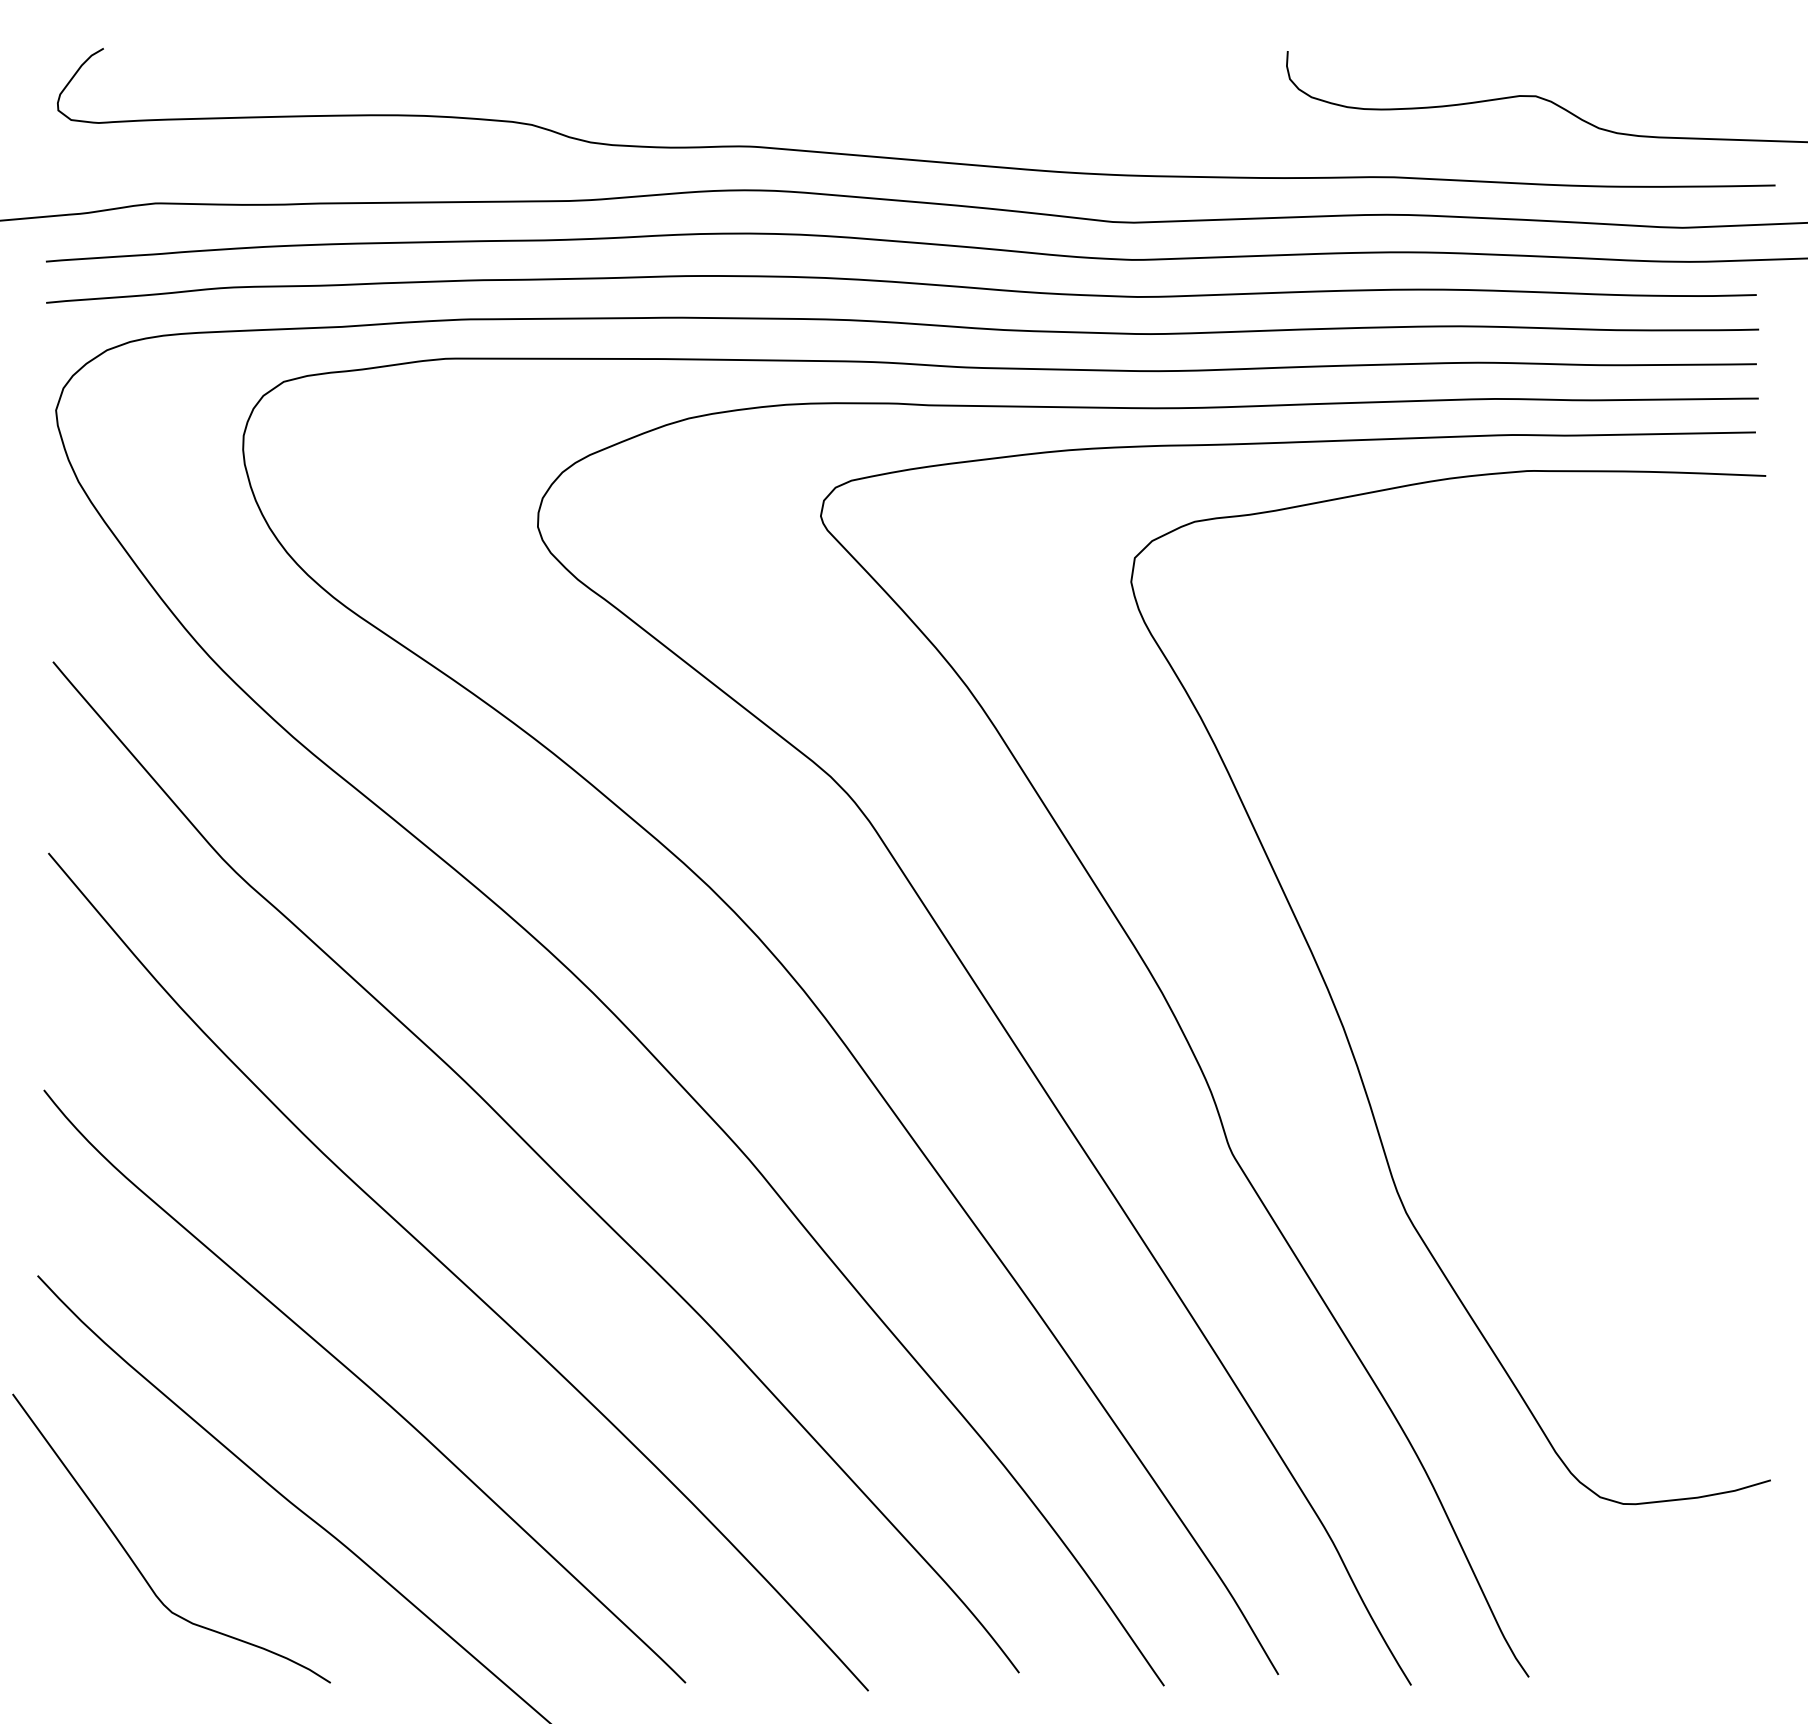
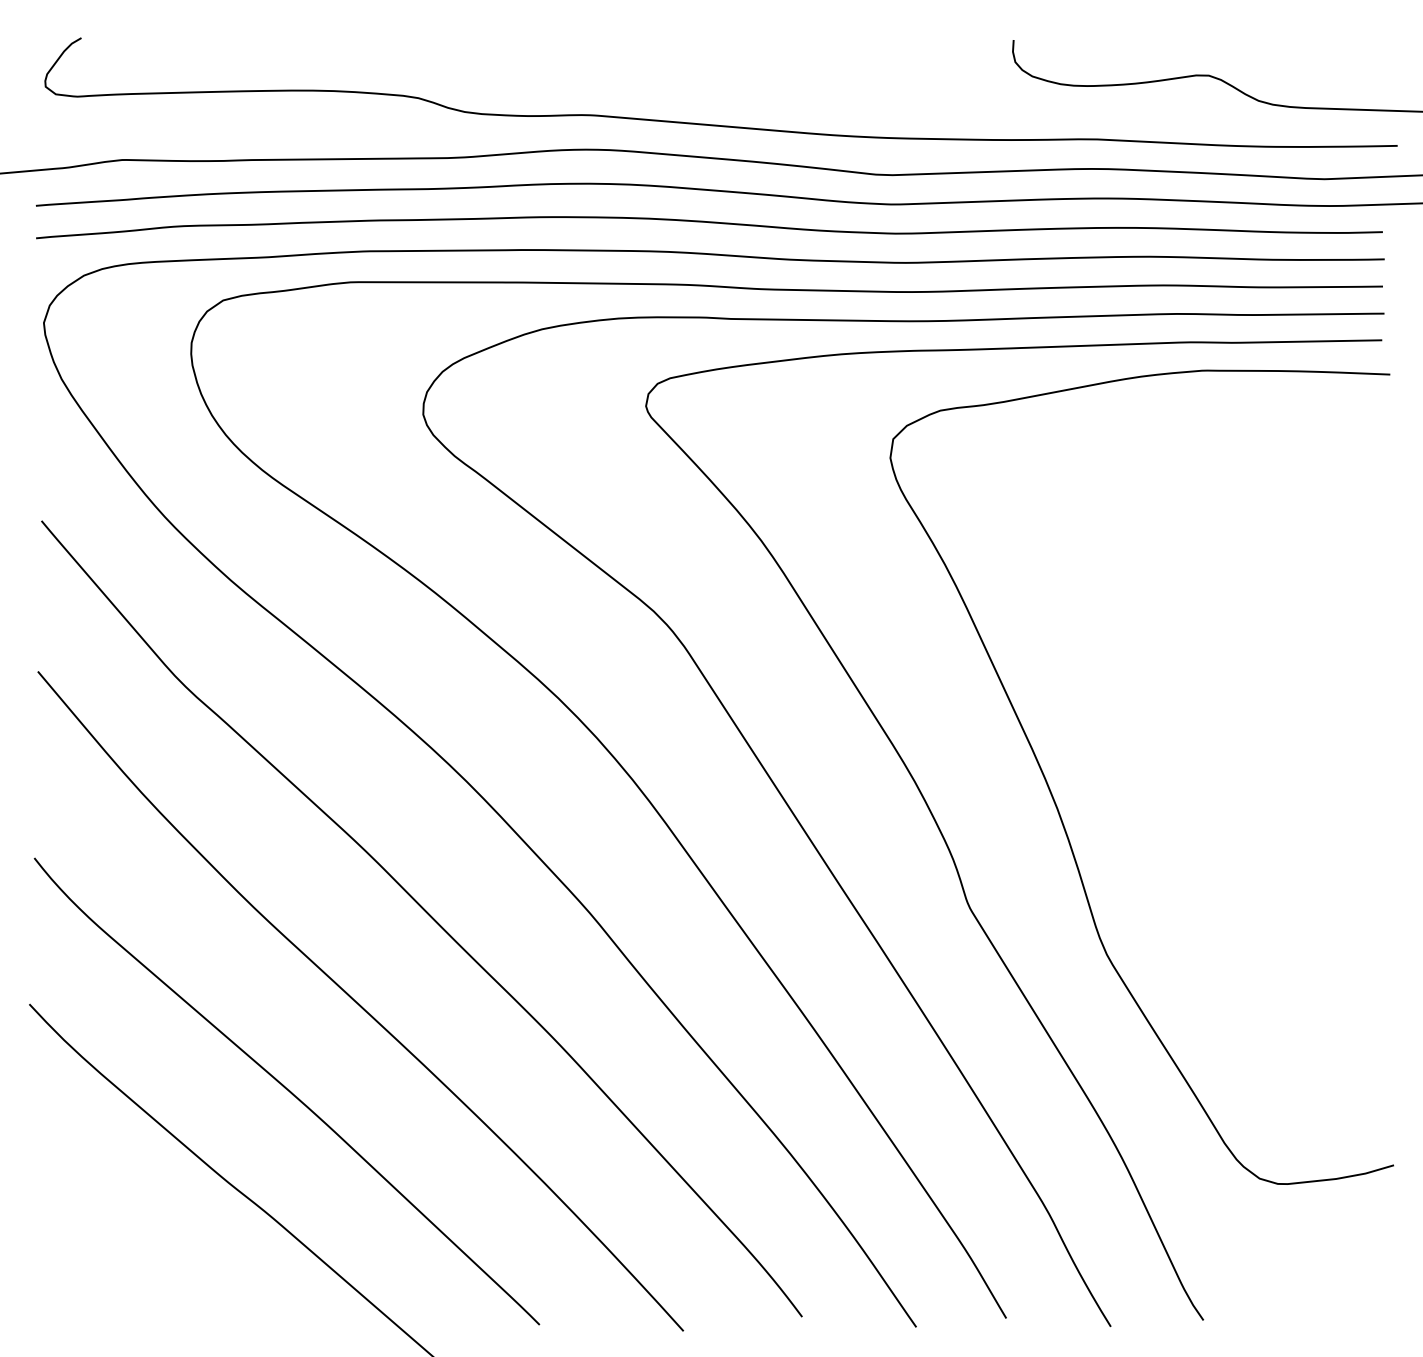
curve: (135, 1563) -> (106, 1230), removed

